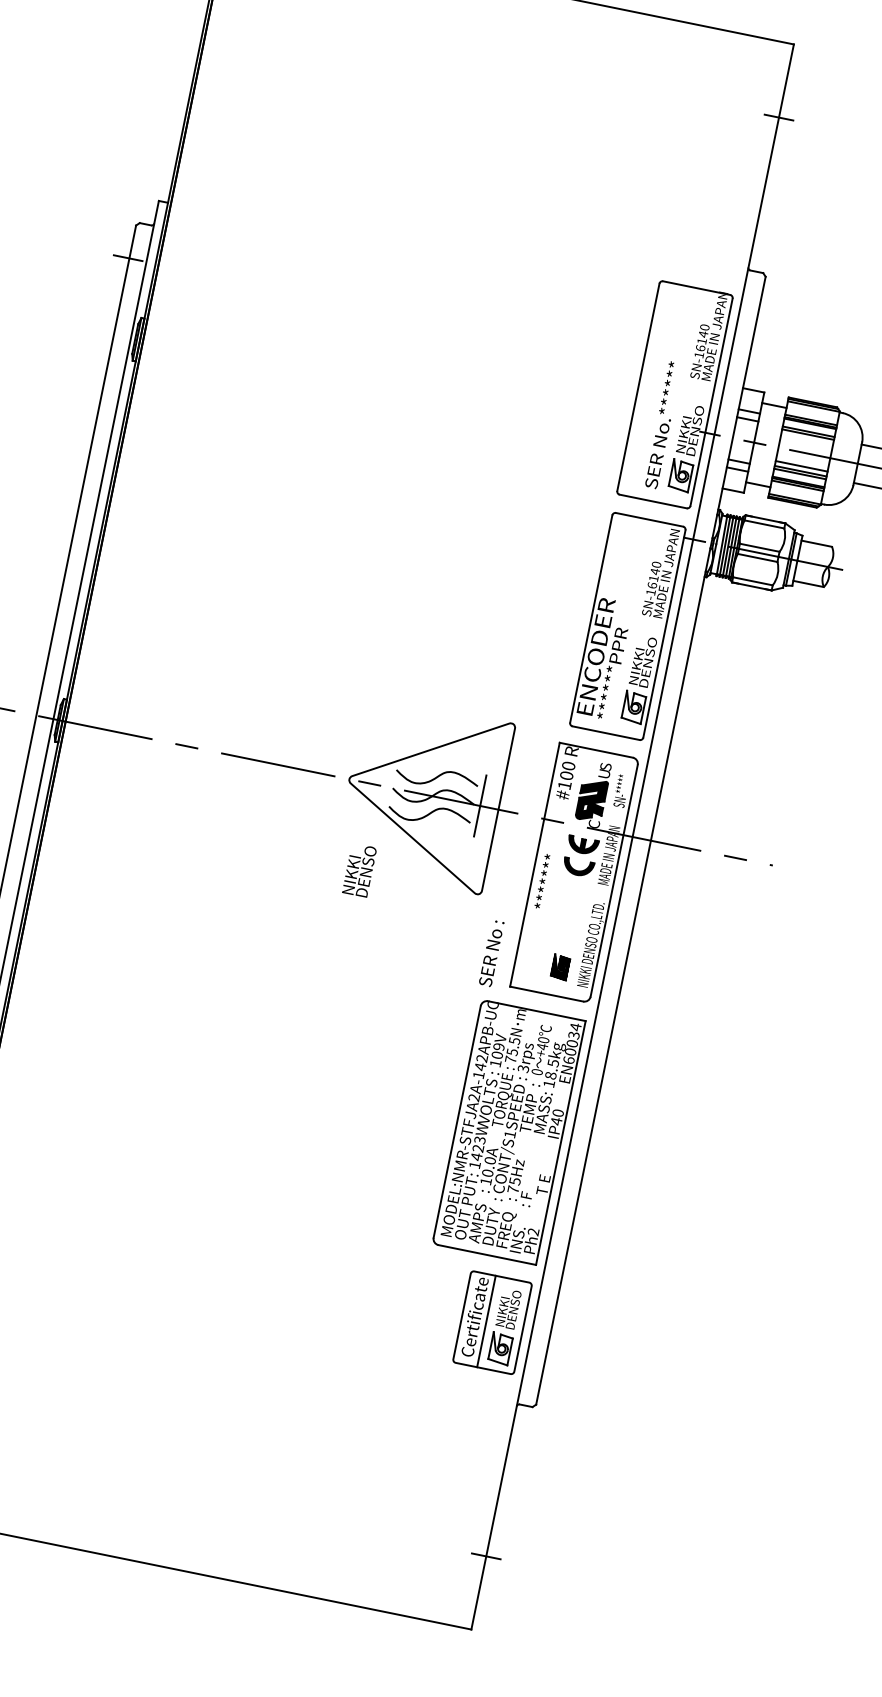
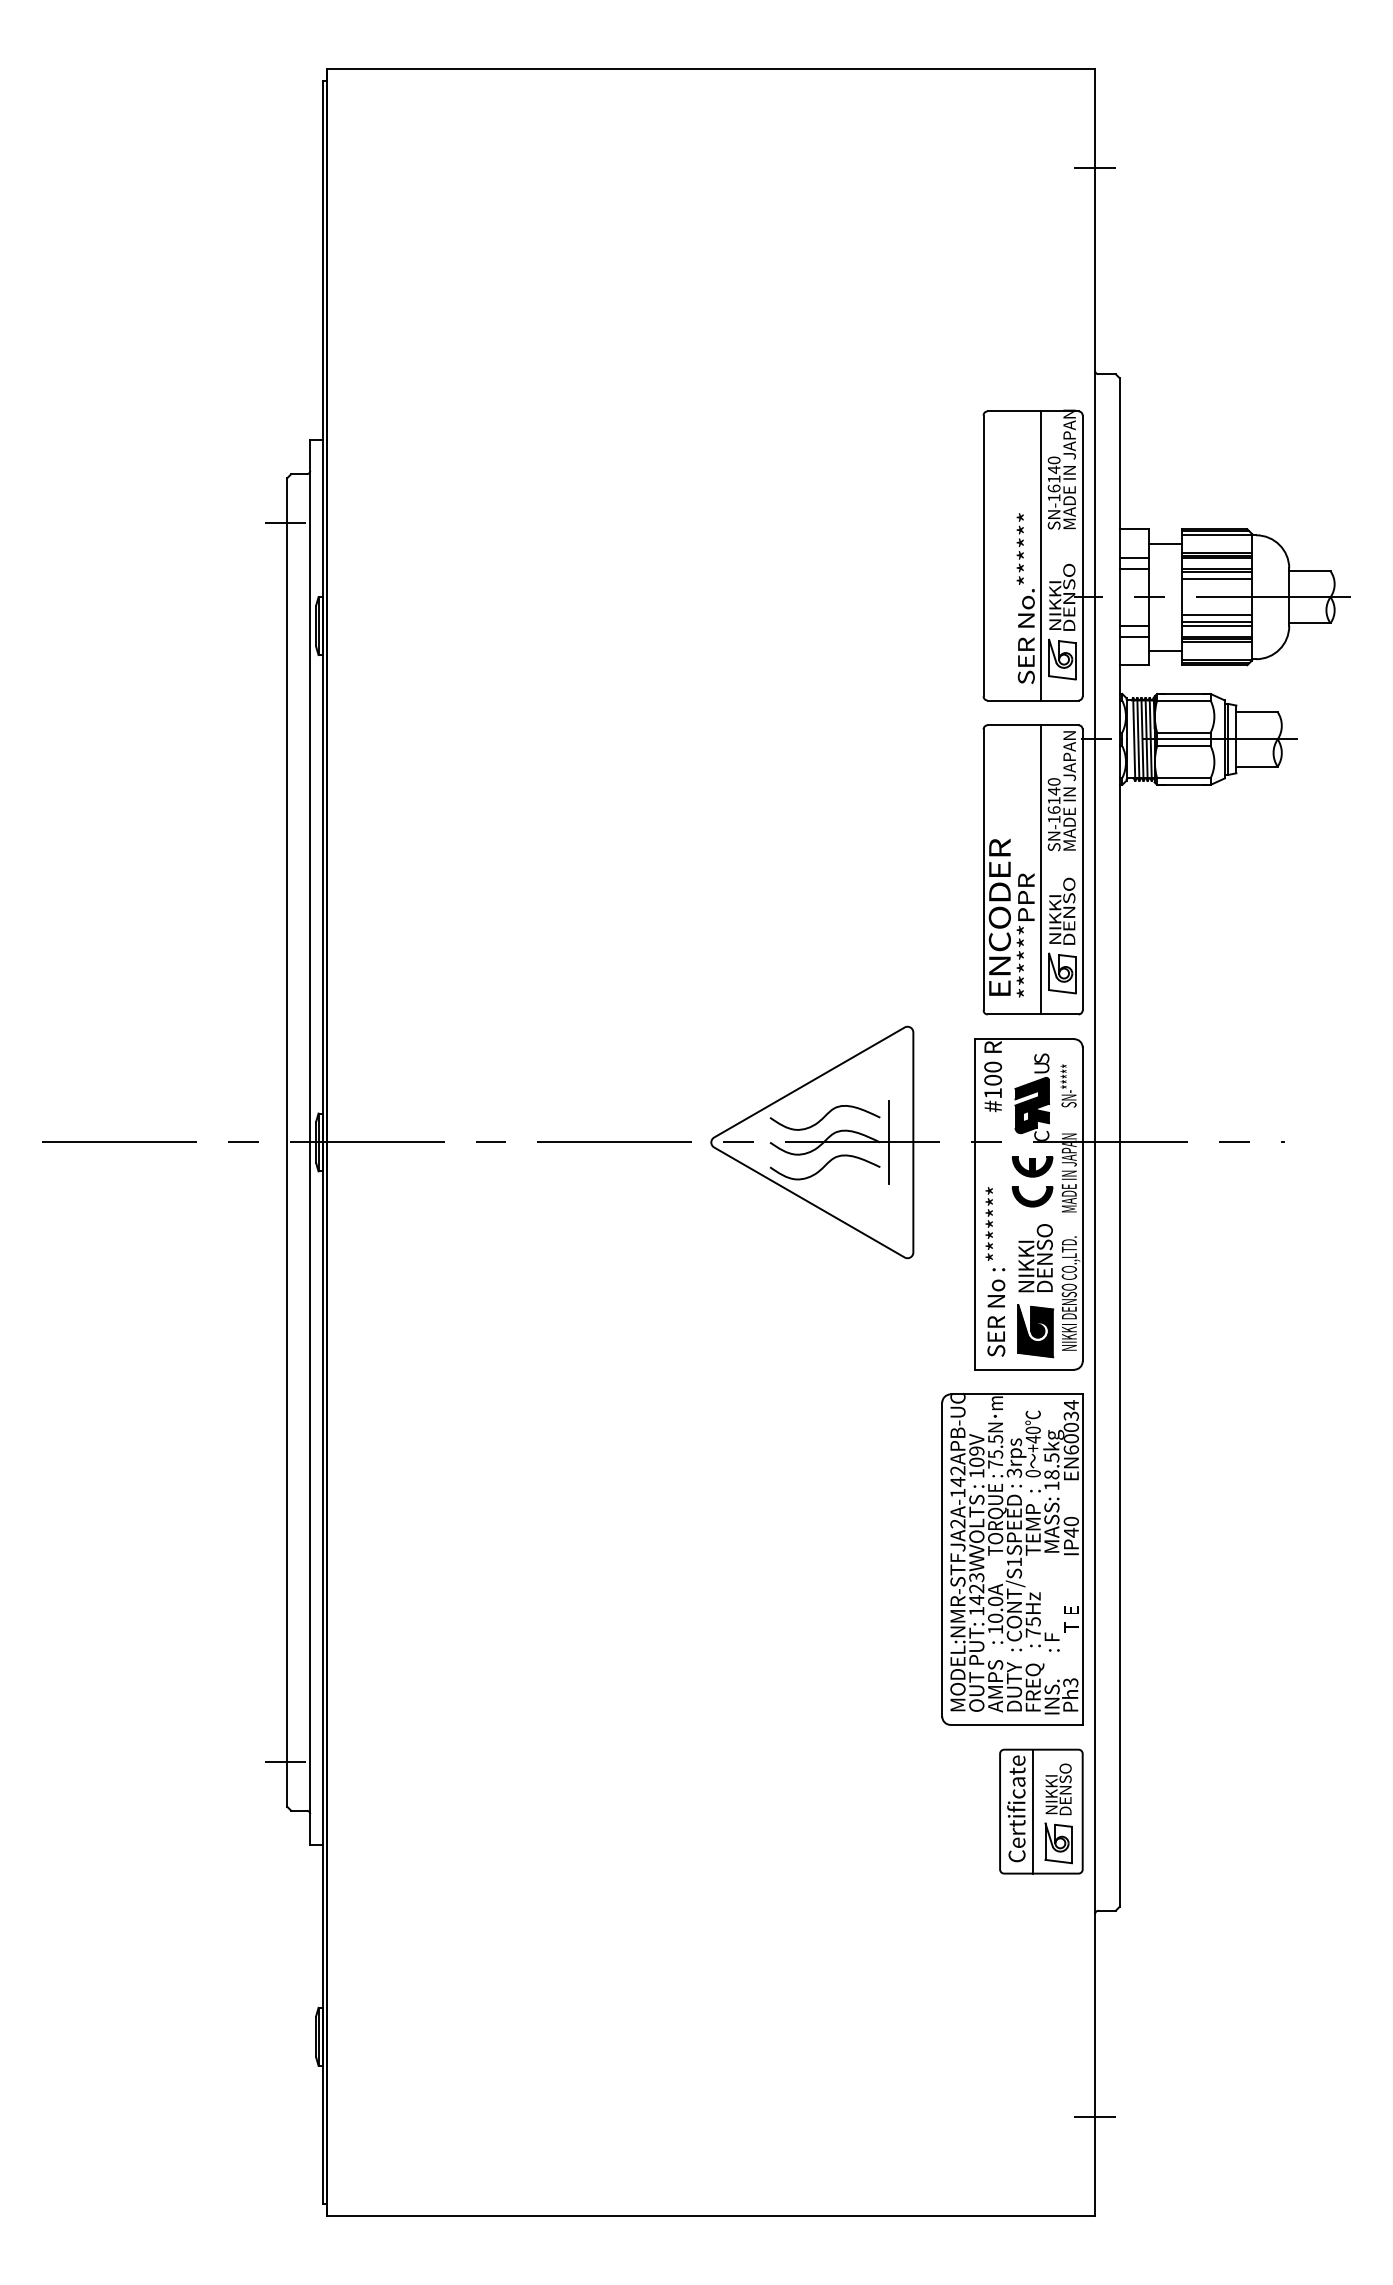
line: (681, 395) -> (1041, 555), added
line: (806, 439) -> (1216, 579), added
line: (634, 627) -> (1041, 869), added
text: (359, 870) -> (1035, 1258), moved
text: (491, 953) -> (996, 1312), moved
part: (560, 967) -> (1035, 1331), size x1.67
text: (533, 1231) -> (1070, 1682), Ph2 -> Ph3

